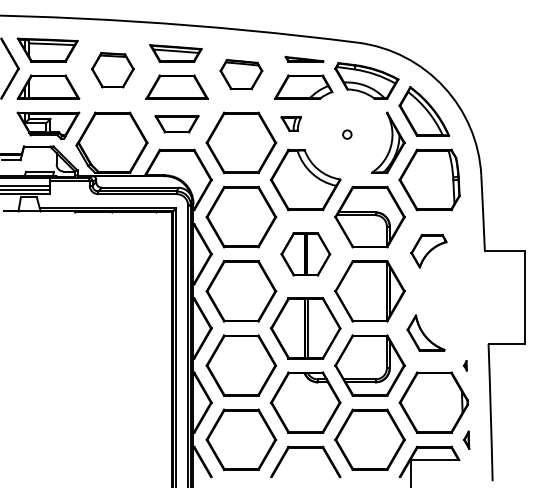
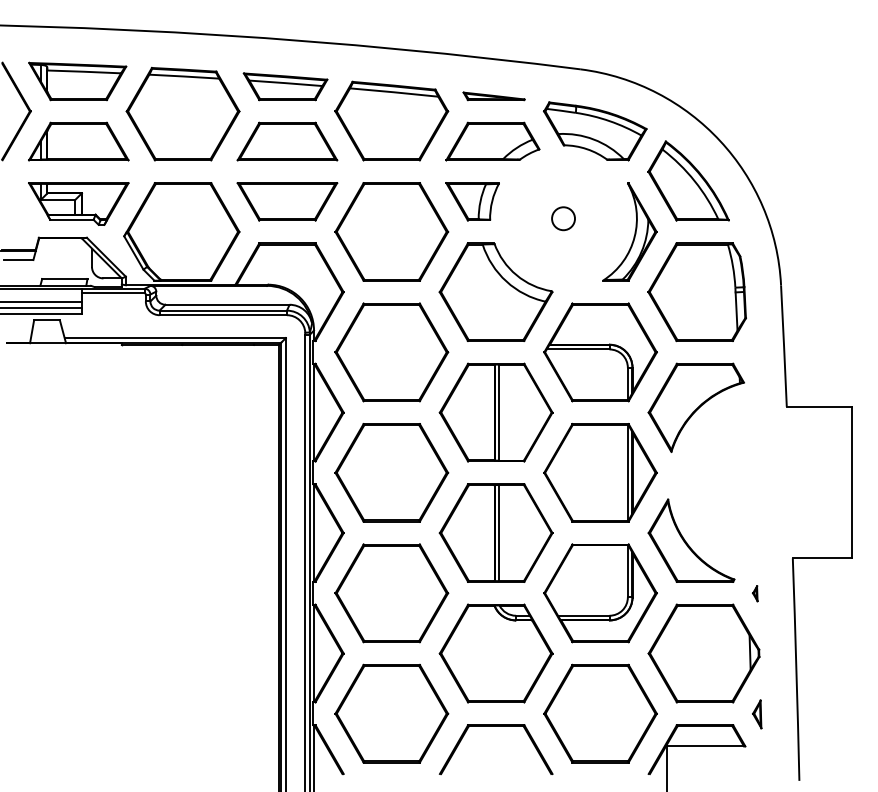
part: (112, 69) -> (182, 112), size x1.67
part: (241, 74) -> (391, 120), size x1.67
part: (176, 123) -> (286, 200), size x1.43
part: (291, 123) -> (473, 200), size x1.67
circle: (347, 134) -> (563, 218), size x1.67
part: (428, 251) -> (695, 408), size x1.67
part: (305, 254) -> (495, 413), size x1.43
part: (425, 332) -> (690, 539), size x1.43

